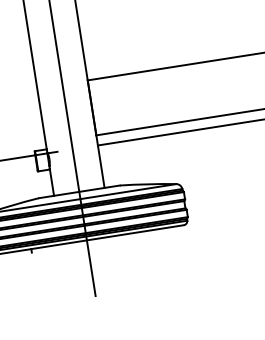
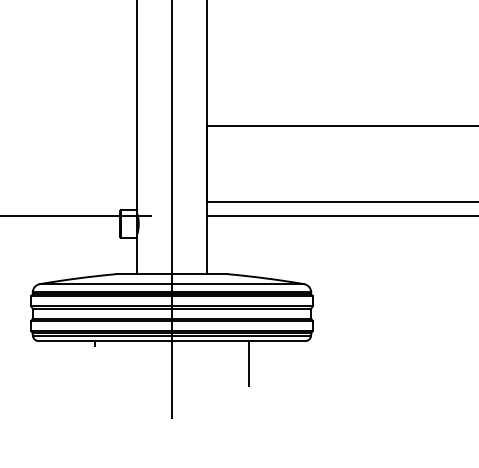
line: (144, 248) -> (248, 363), added

